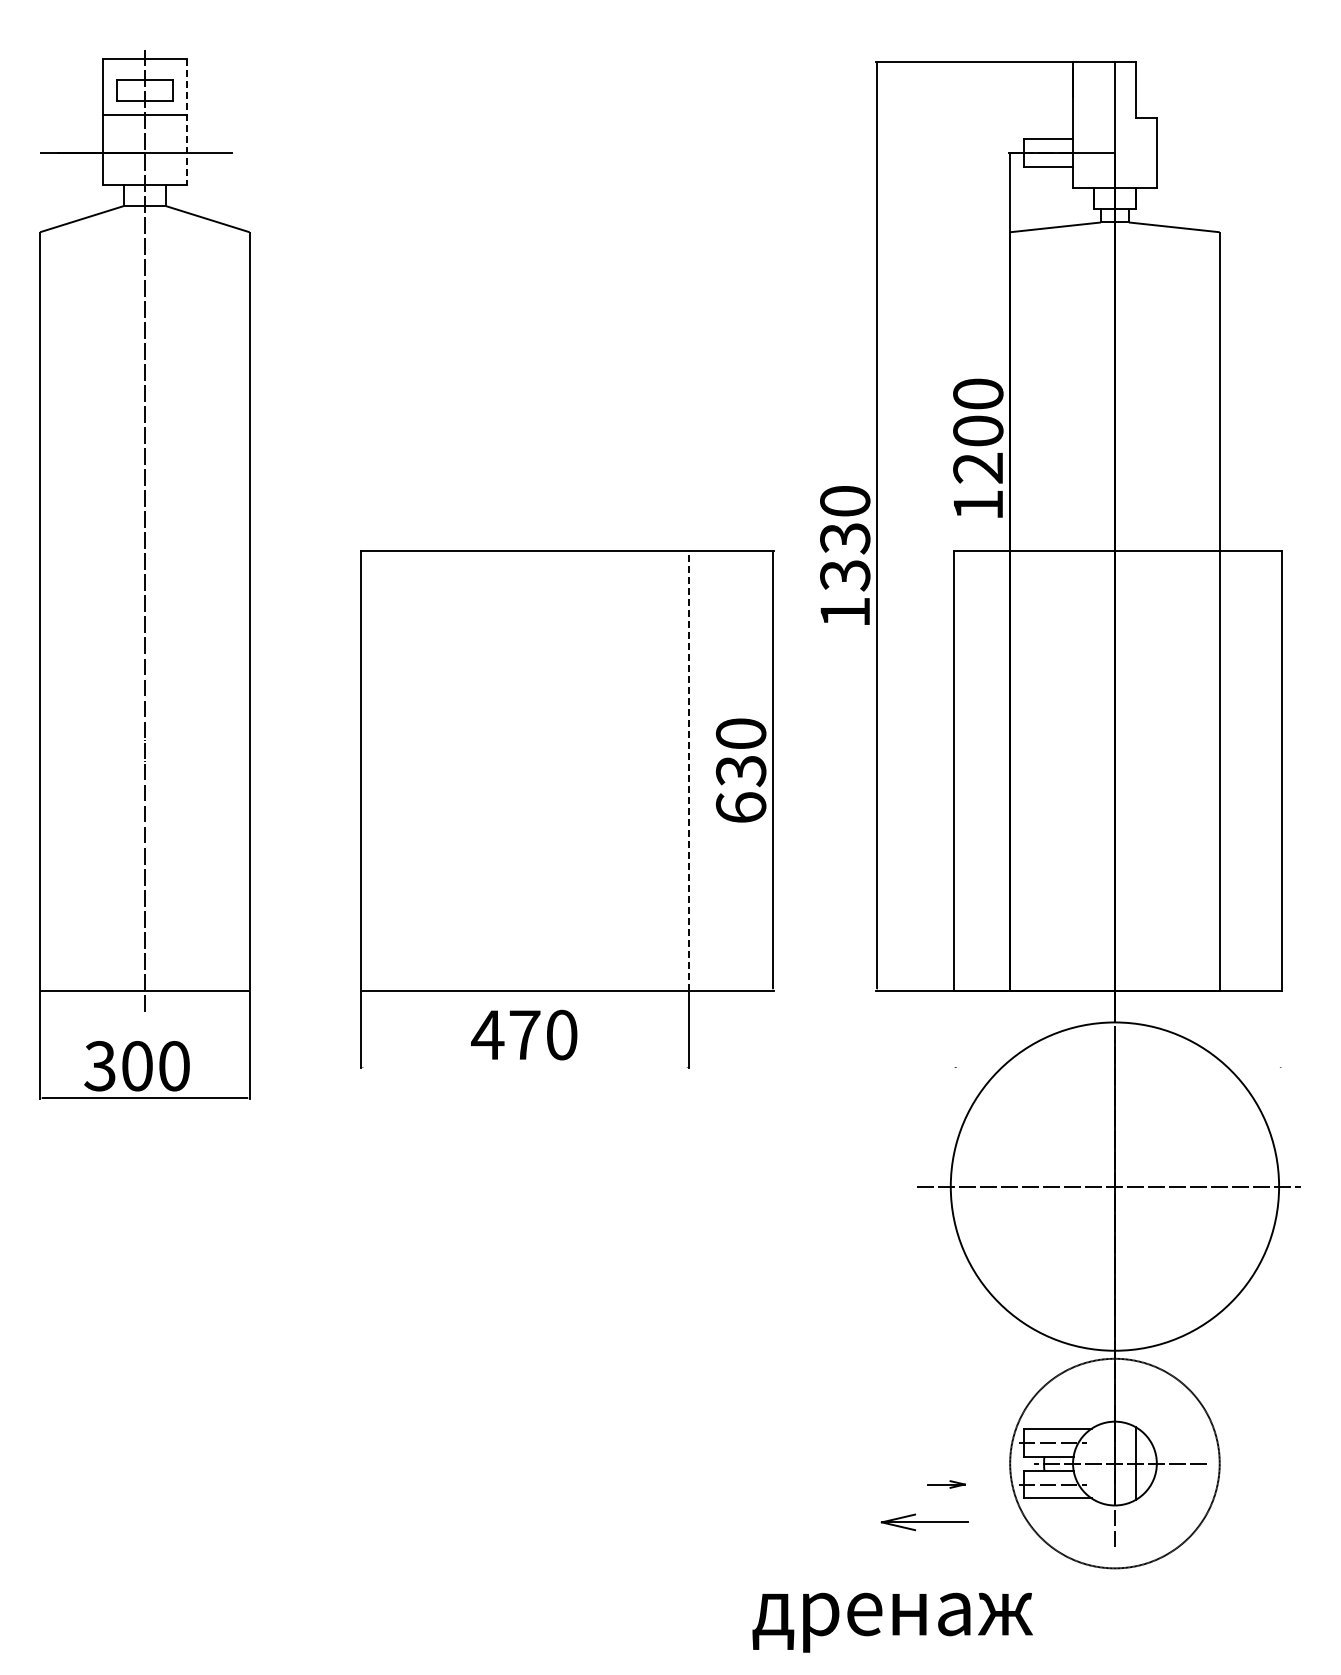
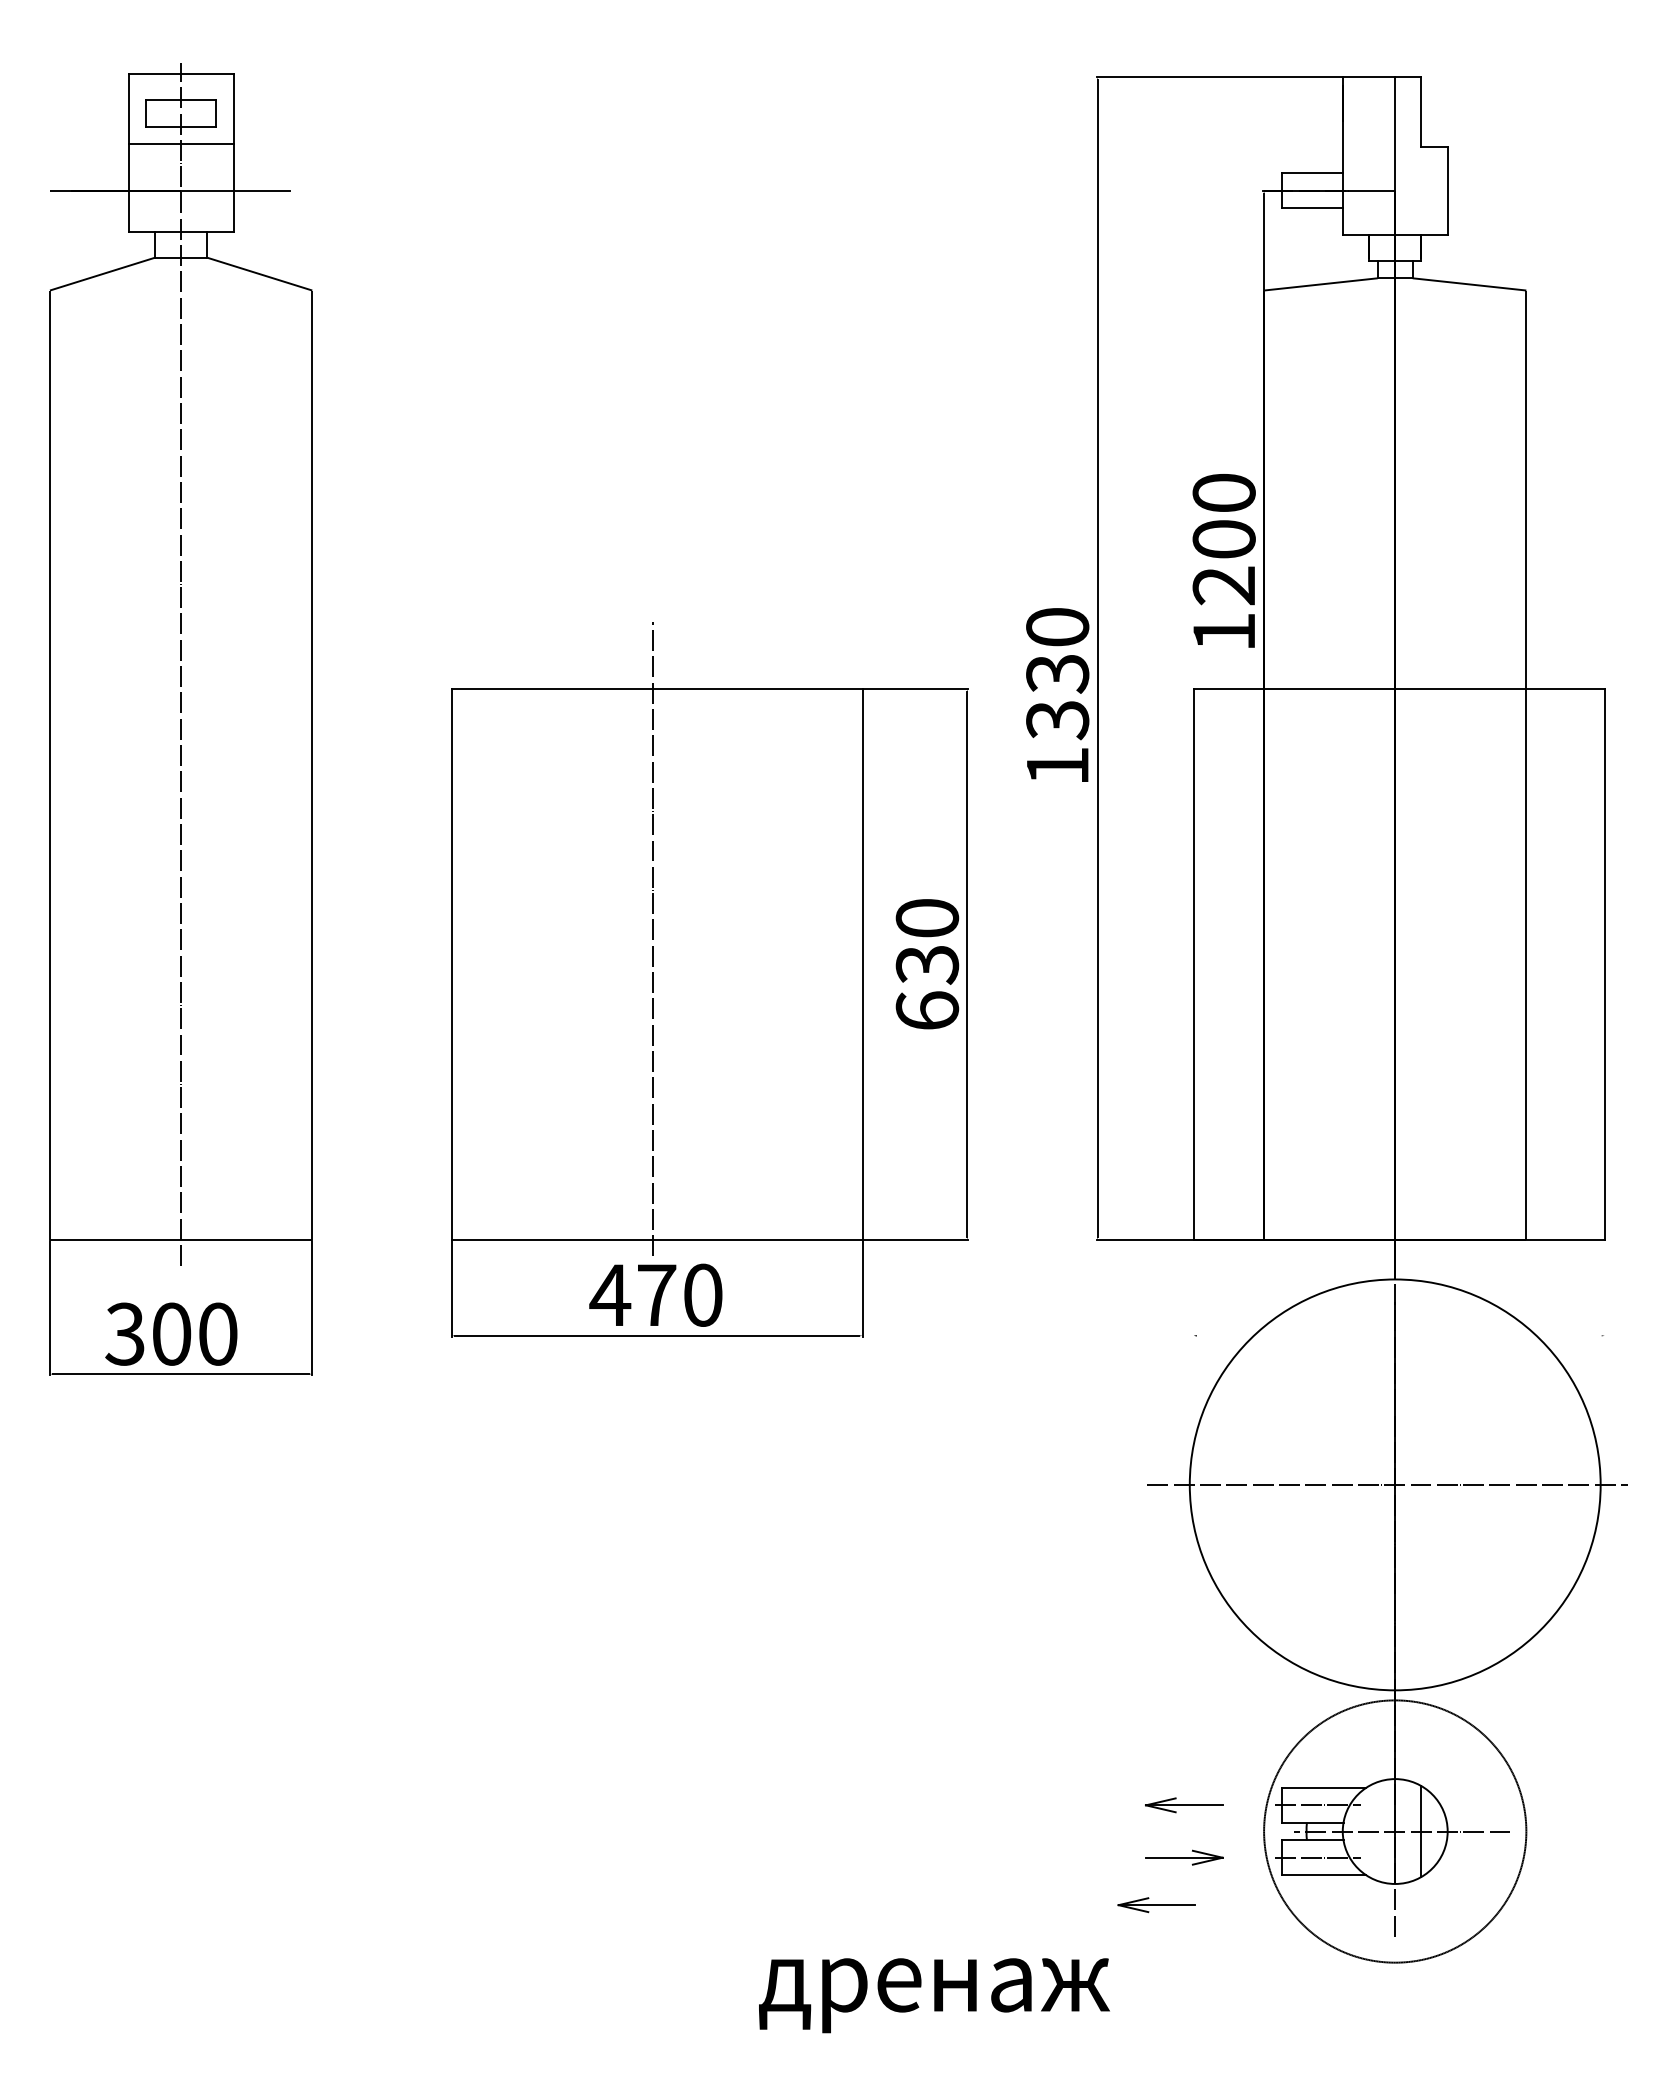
line: (186, 122) -> (233, 153), dashed -> solid
line: (521, 750) -> (652, 939), added
line: (689, 770) -> (862, 964), dashed -> solid
line: (524, 1067) -> (656, 1335), added
part: (945, 1442) -> (1183, 1805), added
part: (946, 1484) -> (1184, 1857), size x1.67
part: (923, 1522) -> (1155, 1905), size x0.71
text: (892, 1622) -> (934, 1995), moved

